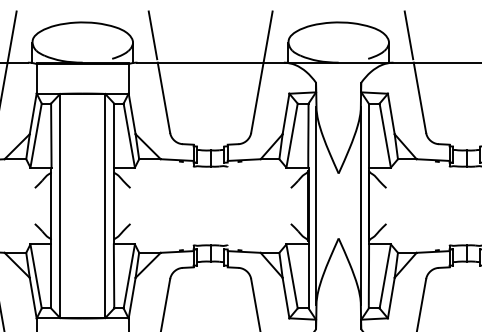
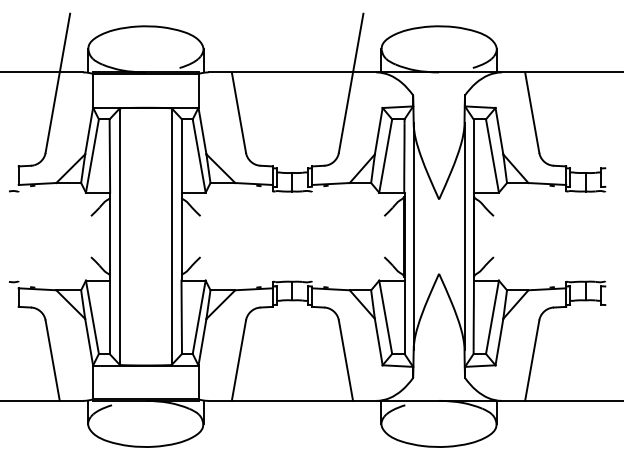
line: (153, 34) -> (226, 40), removed
line: (408, 34) -> (519, 40), removed

